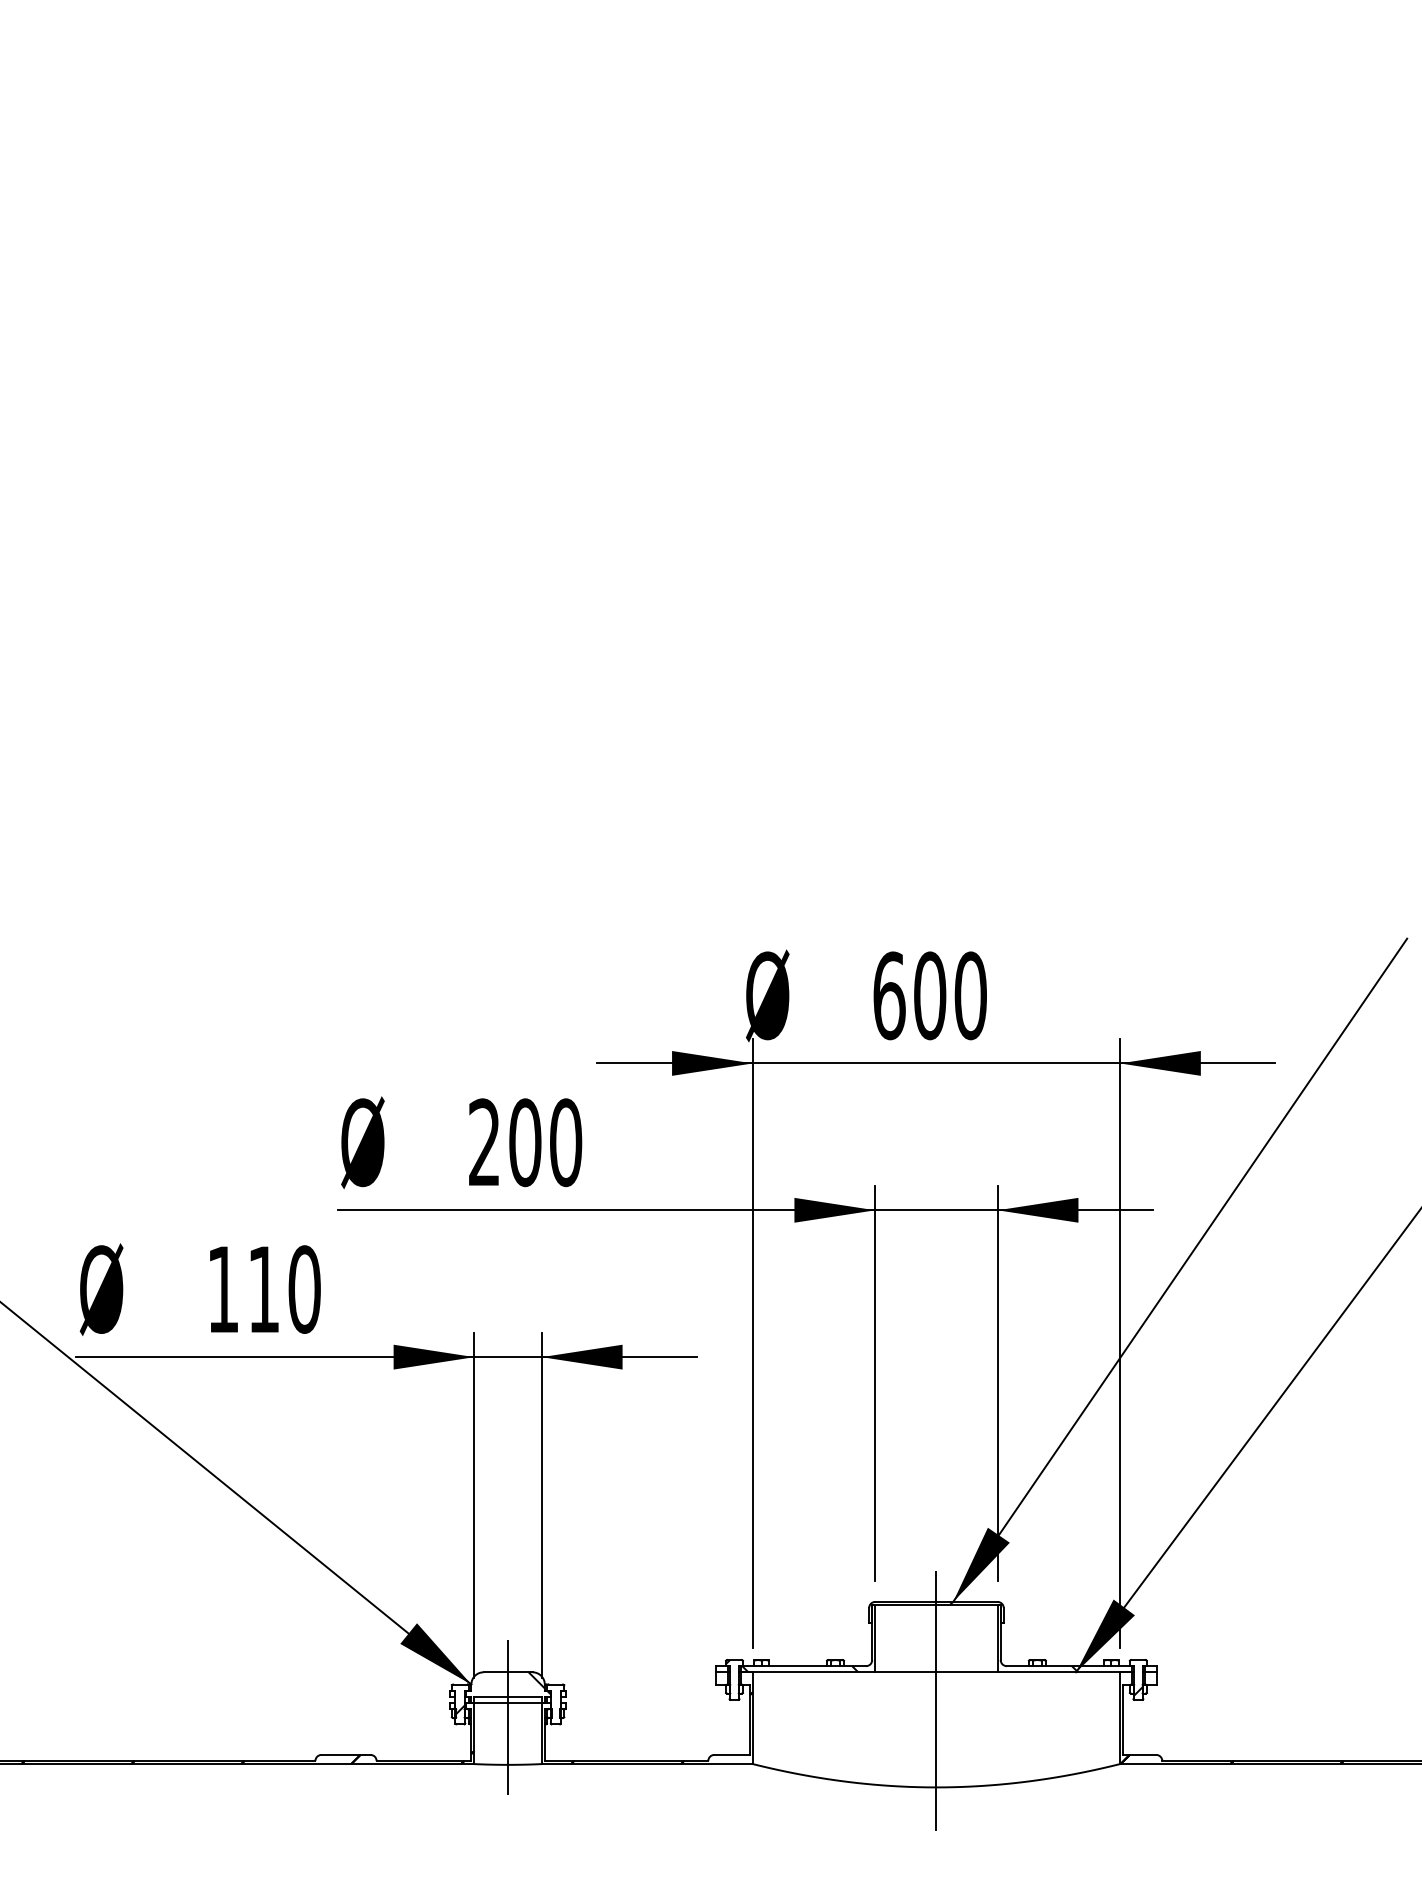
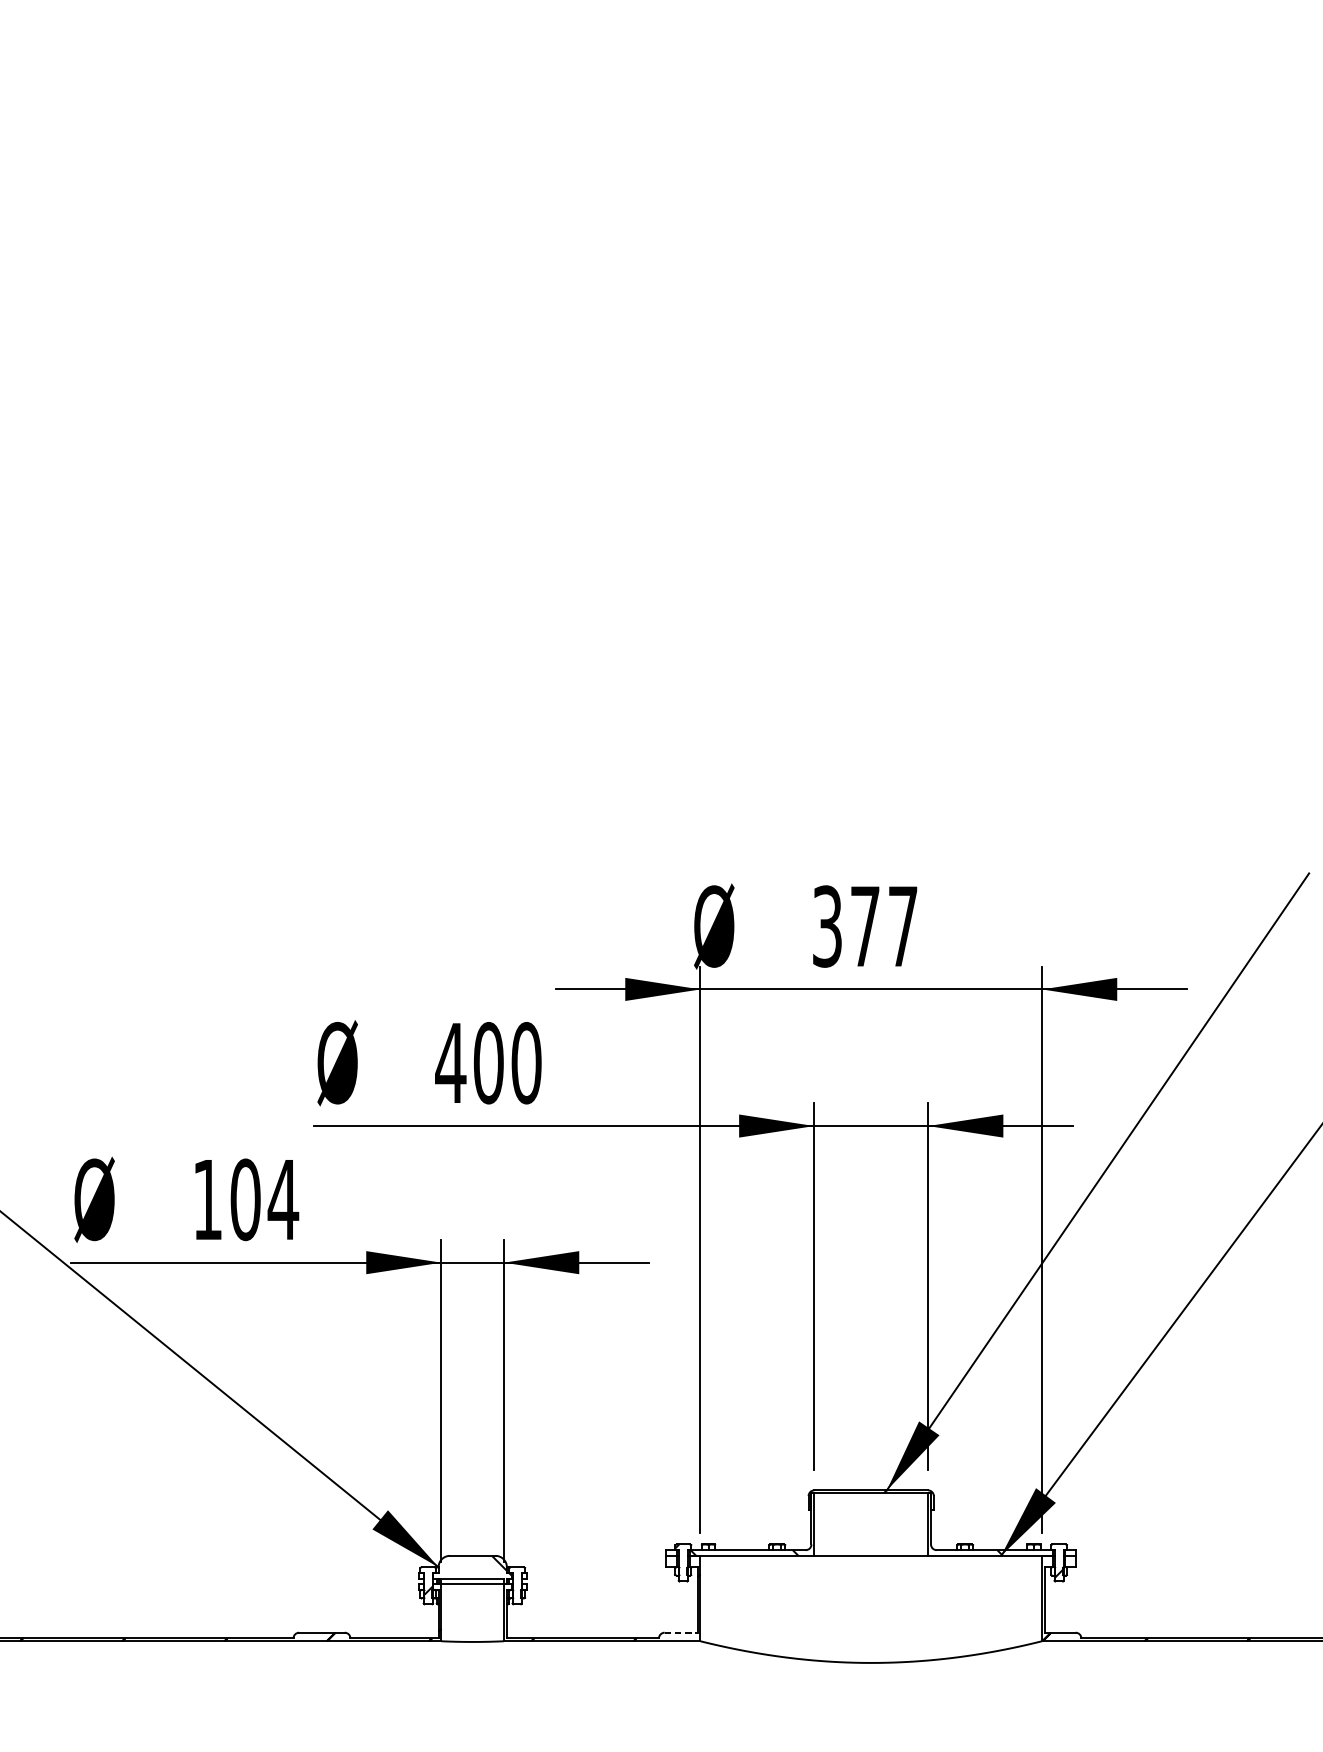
text: (929, 995) -> (864, 926), 600 -> 377
text: (484, 1141) -> (450, 1062), 200 -> 400
text: (284, 1289) -> (264, 1199), 110 -> 104
line: (936, 1700) -> (871, 1582), removed
line: (508, 1717) -> (473, 1597), removed
line: (732, 1754) -> (681, 1632), solid -> dashed

